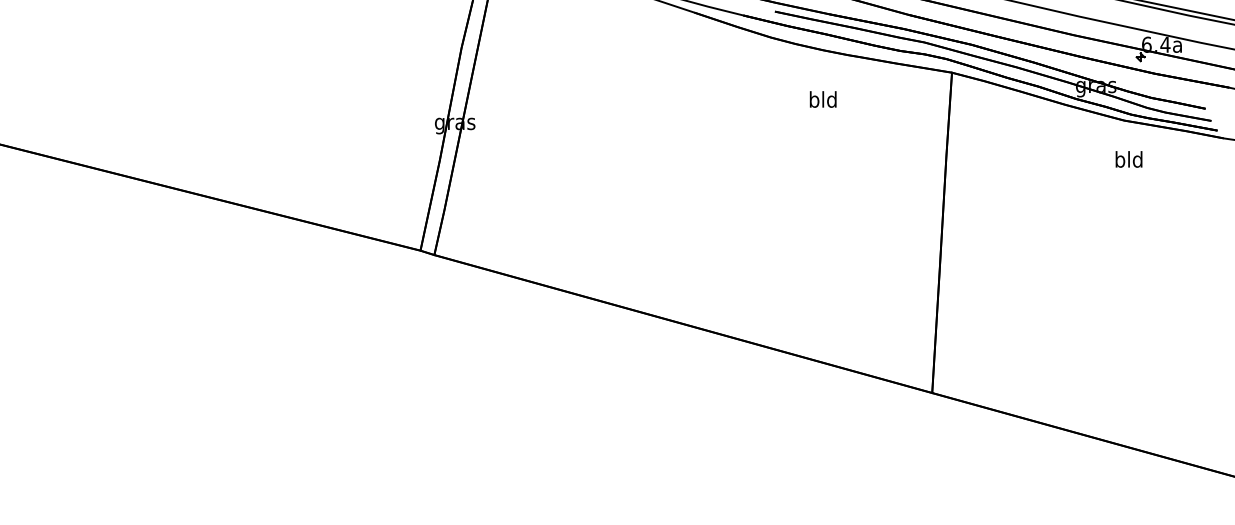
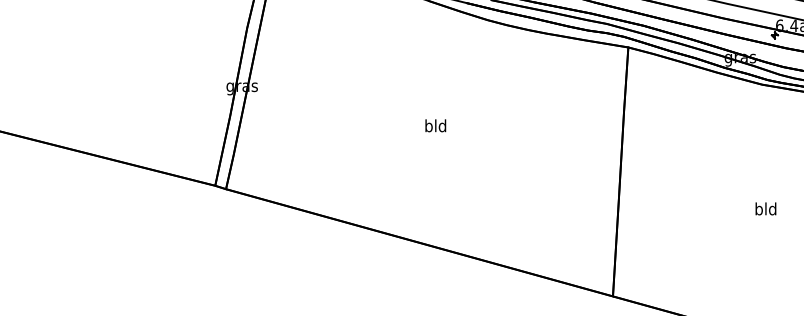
text: (822, 99) -> (435, 125), moved
text: (1128, 159) -> (765, 208), moved

